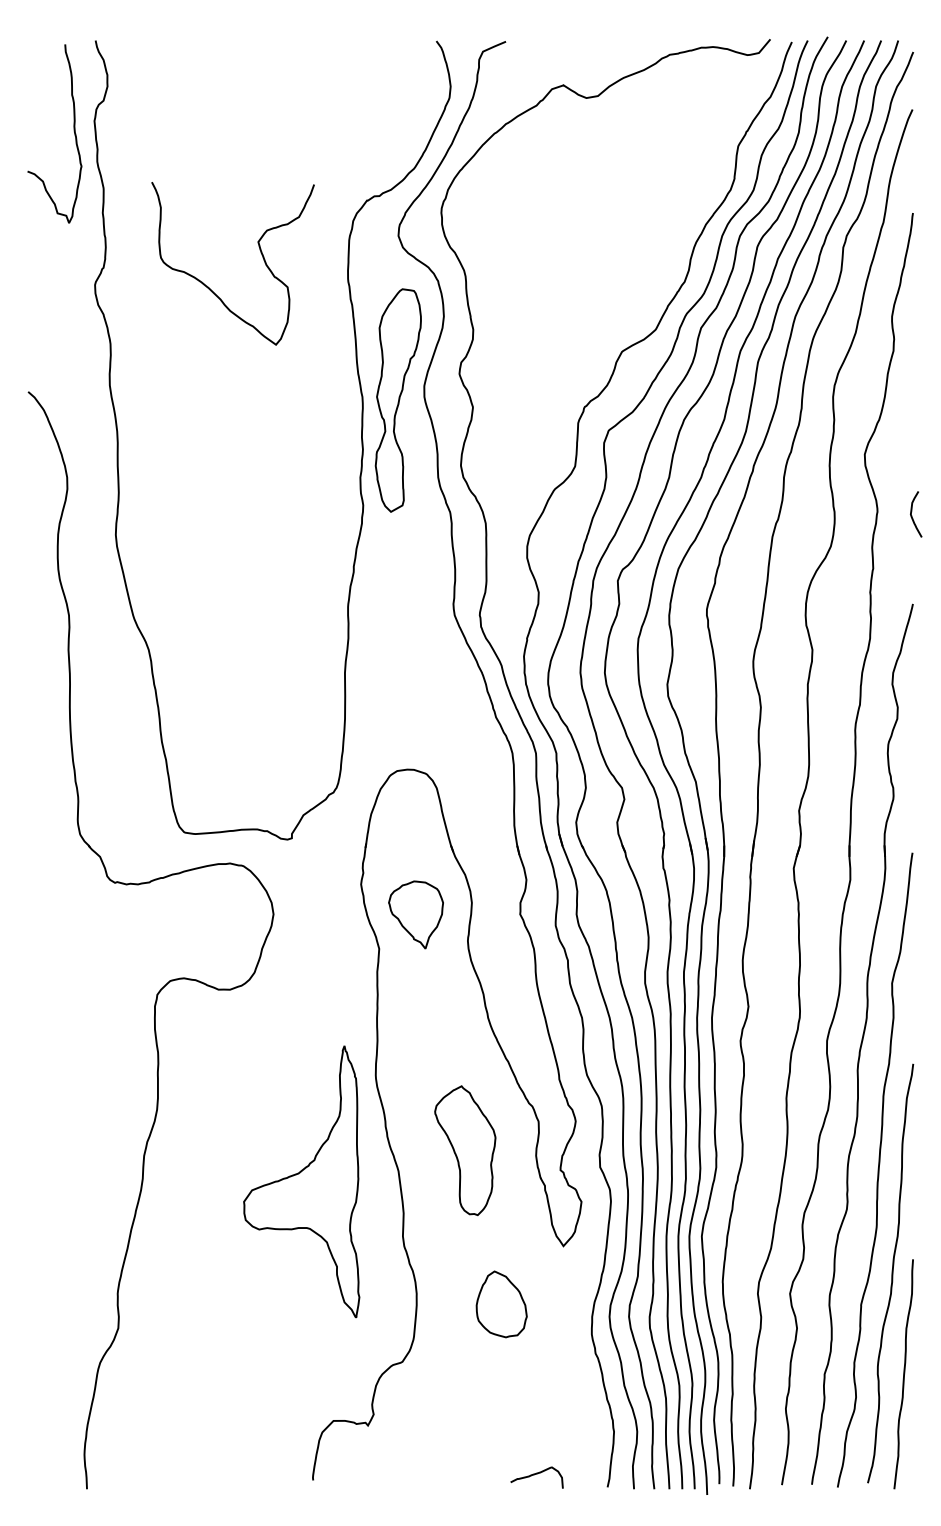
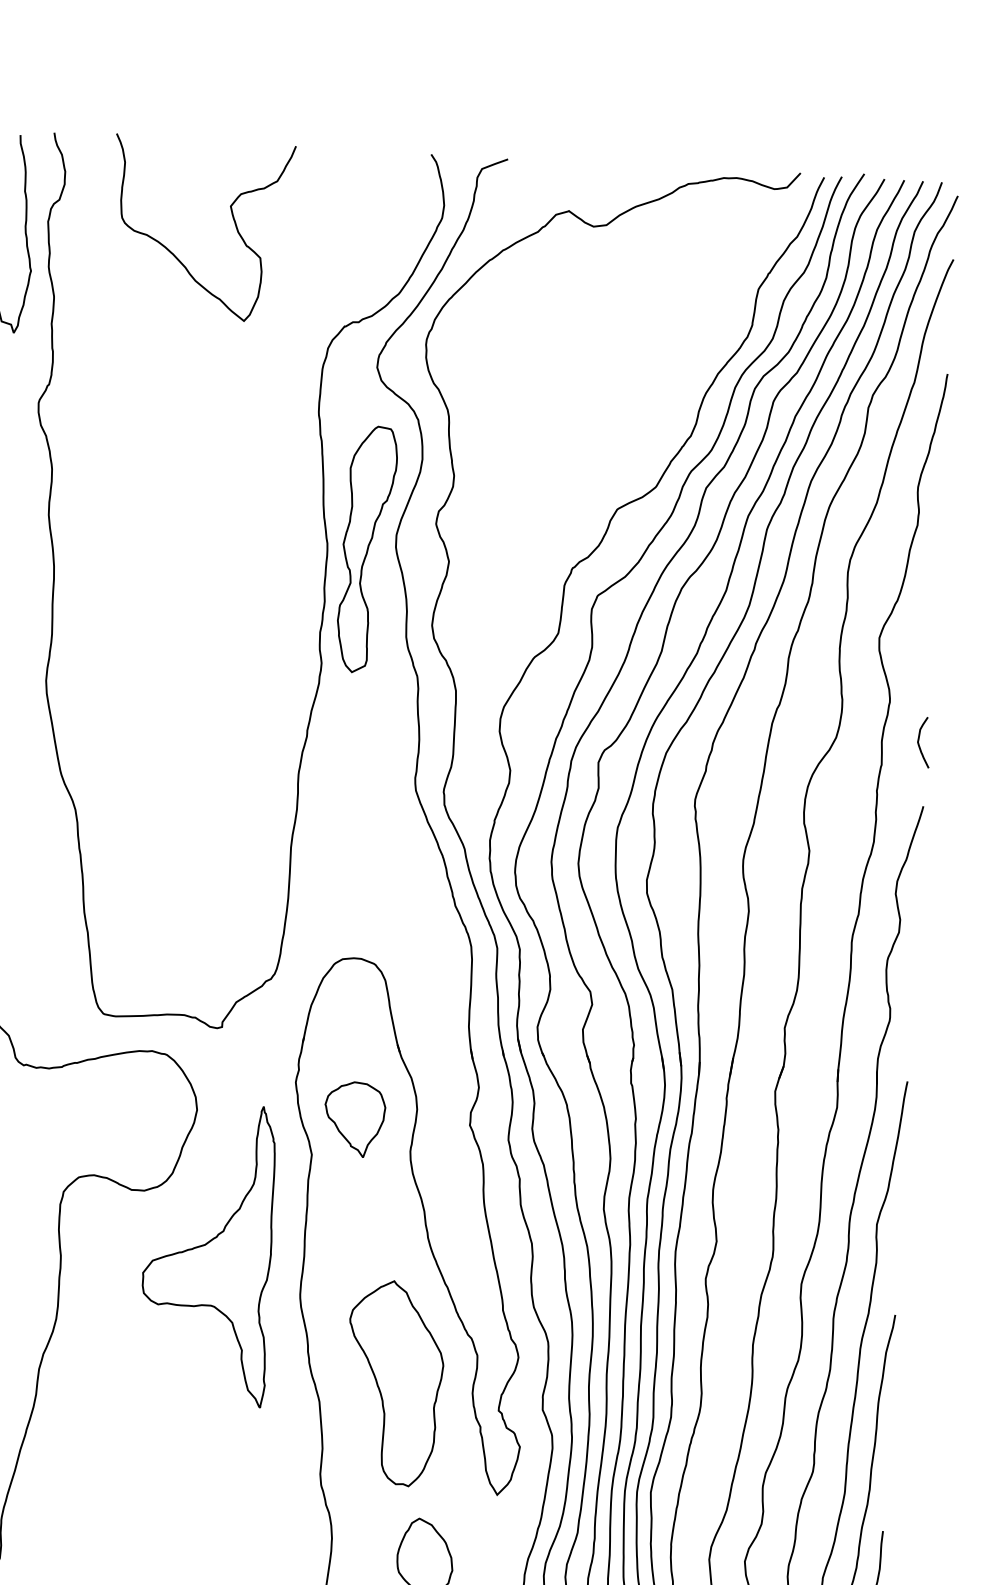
curve: (260, 253) -> (232, 219), moved
curve: (912, 515) -> (919, 743), moved
part: (465, 1150) -> (394, 1383), size x1.43
part: (301, 1181) -> (207, 1253), moved

